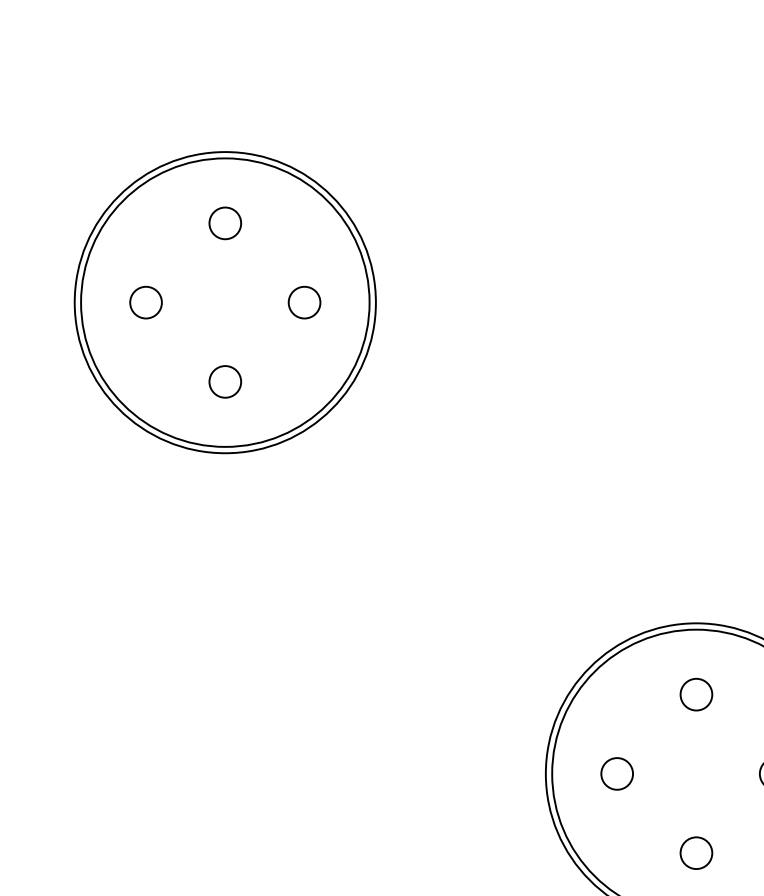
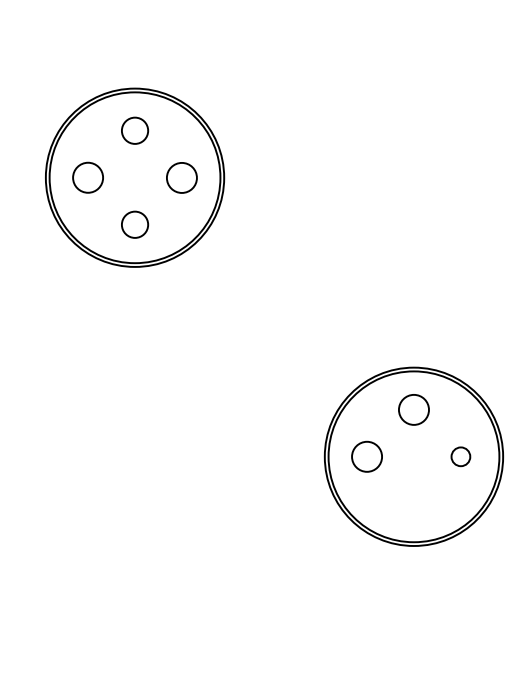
circle: (224, 222) -> (134, 130), size x1.4
circle: (145, 302) -> (87, 177), size x1.6
circle: (303, 302) -> (181, 177), size x1.6
circle: (224, 381) -> (134, 224), size x1.4
circle: (695, 694) -> (413, 409), size x1.6
circle: (616, 773) -> (366, 456), size x1.6
circle: (695, 852) -> (413, 503), removed

